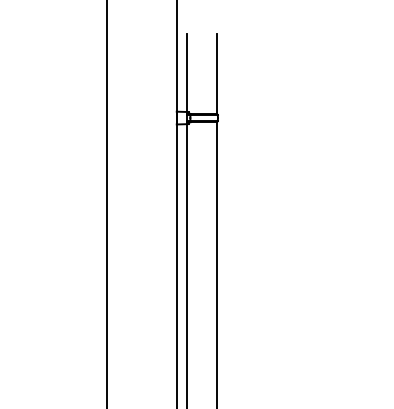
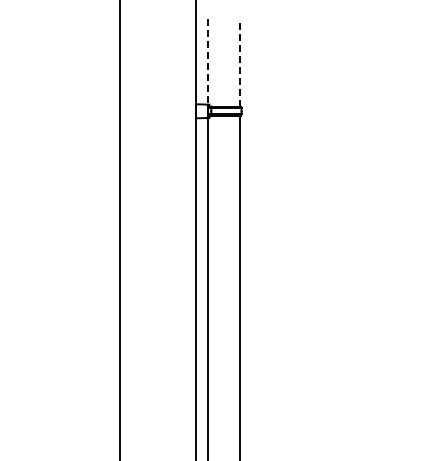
line: (186, 72) -> (207, 61), solid -> dashed
line: (216, 73) -> (240, 62), solid -> dashed

